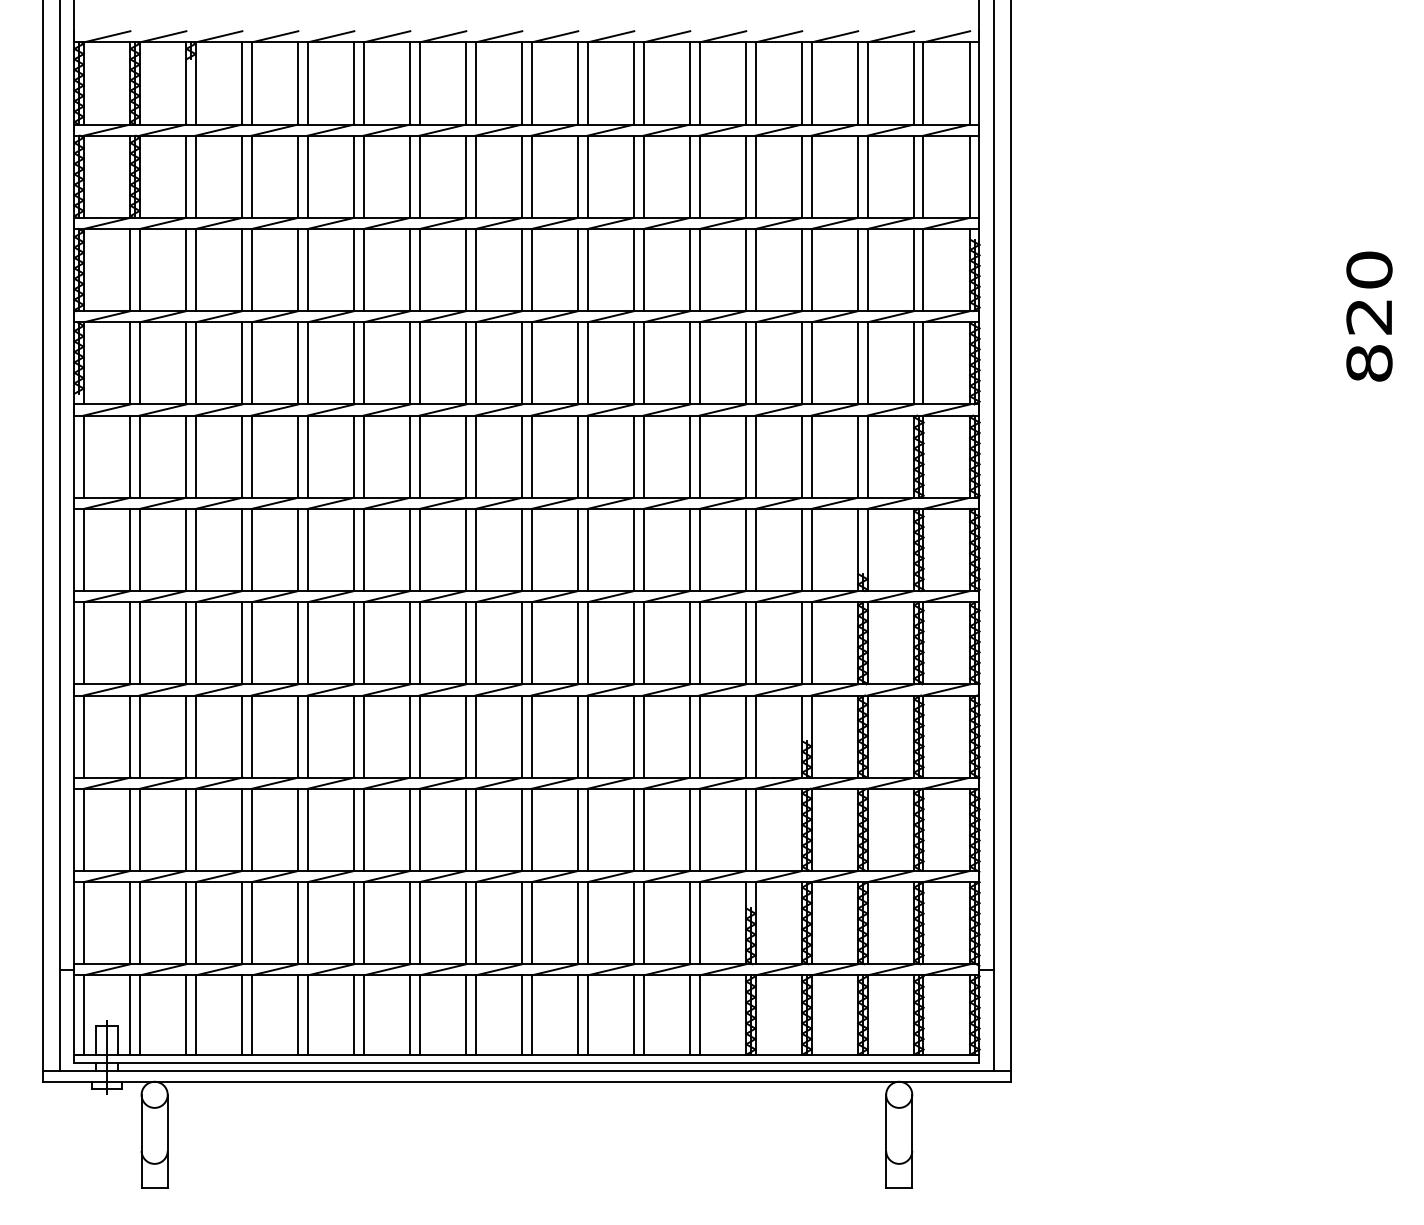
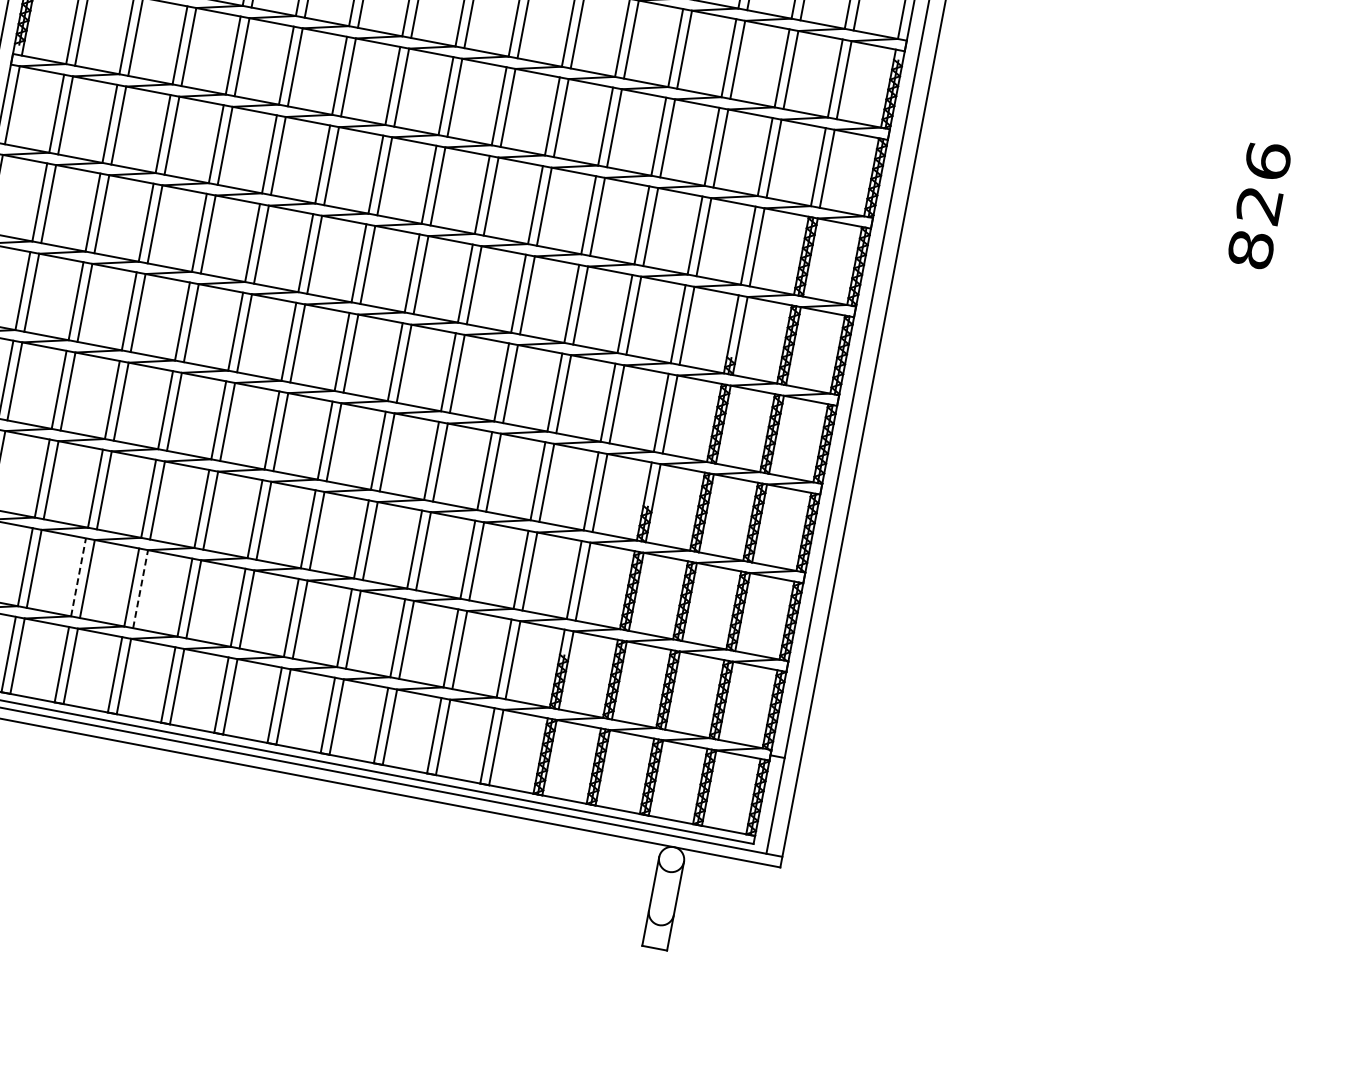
text: (1369, 269) -> (1268, 160), 820 -> 826
line: (242, 922) -> (78, 576), solid -> dashed
line: (307, 922) -> (140, 588), solid -> dashed

